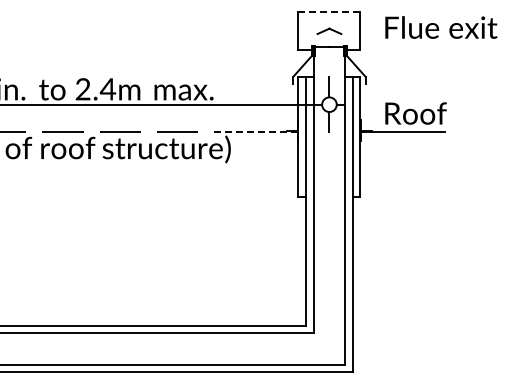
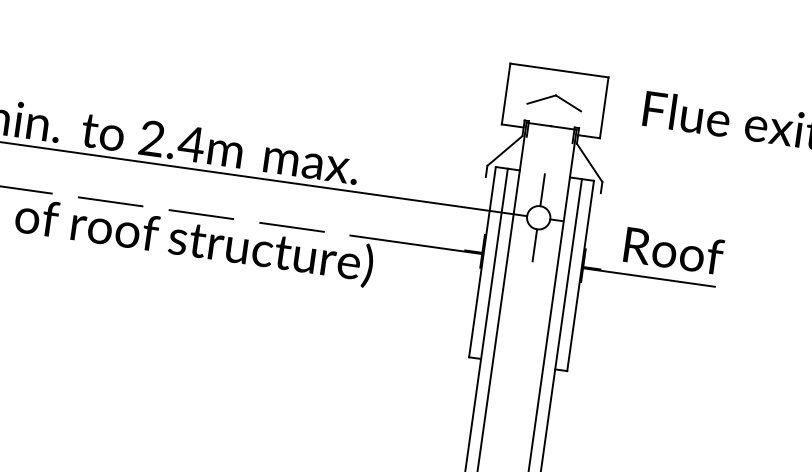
line: (329, 11) -> (559, 70), dashed -> solid
part: (329, 31) -> (555, 101), size x1.43
line: (255, 132) -> (415, 245), dashed -> solid

